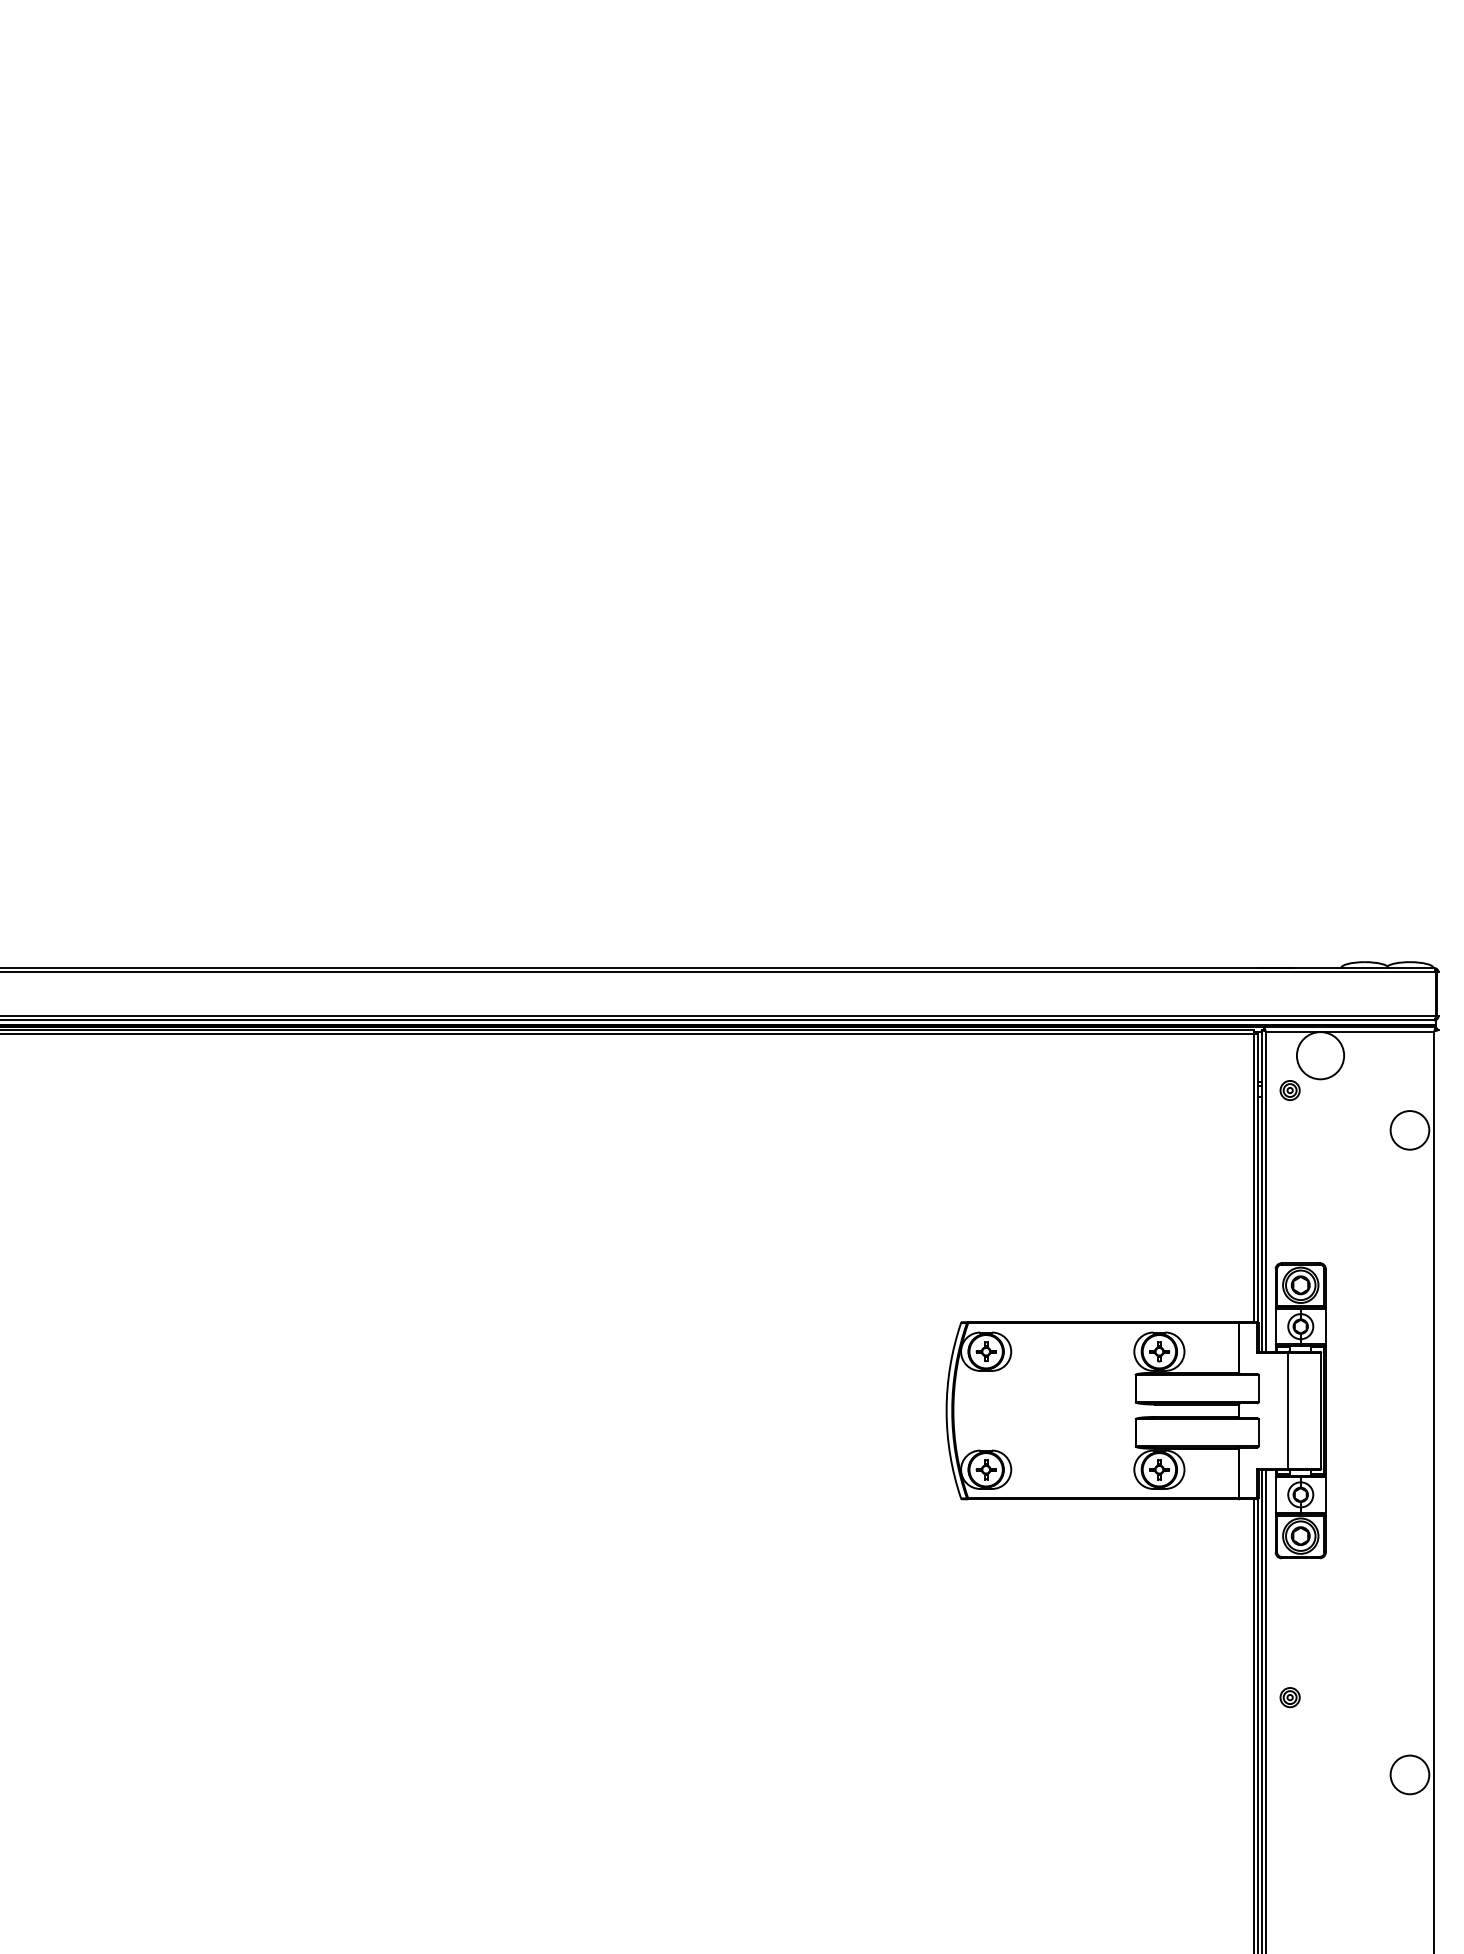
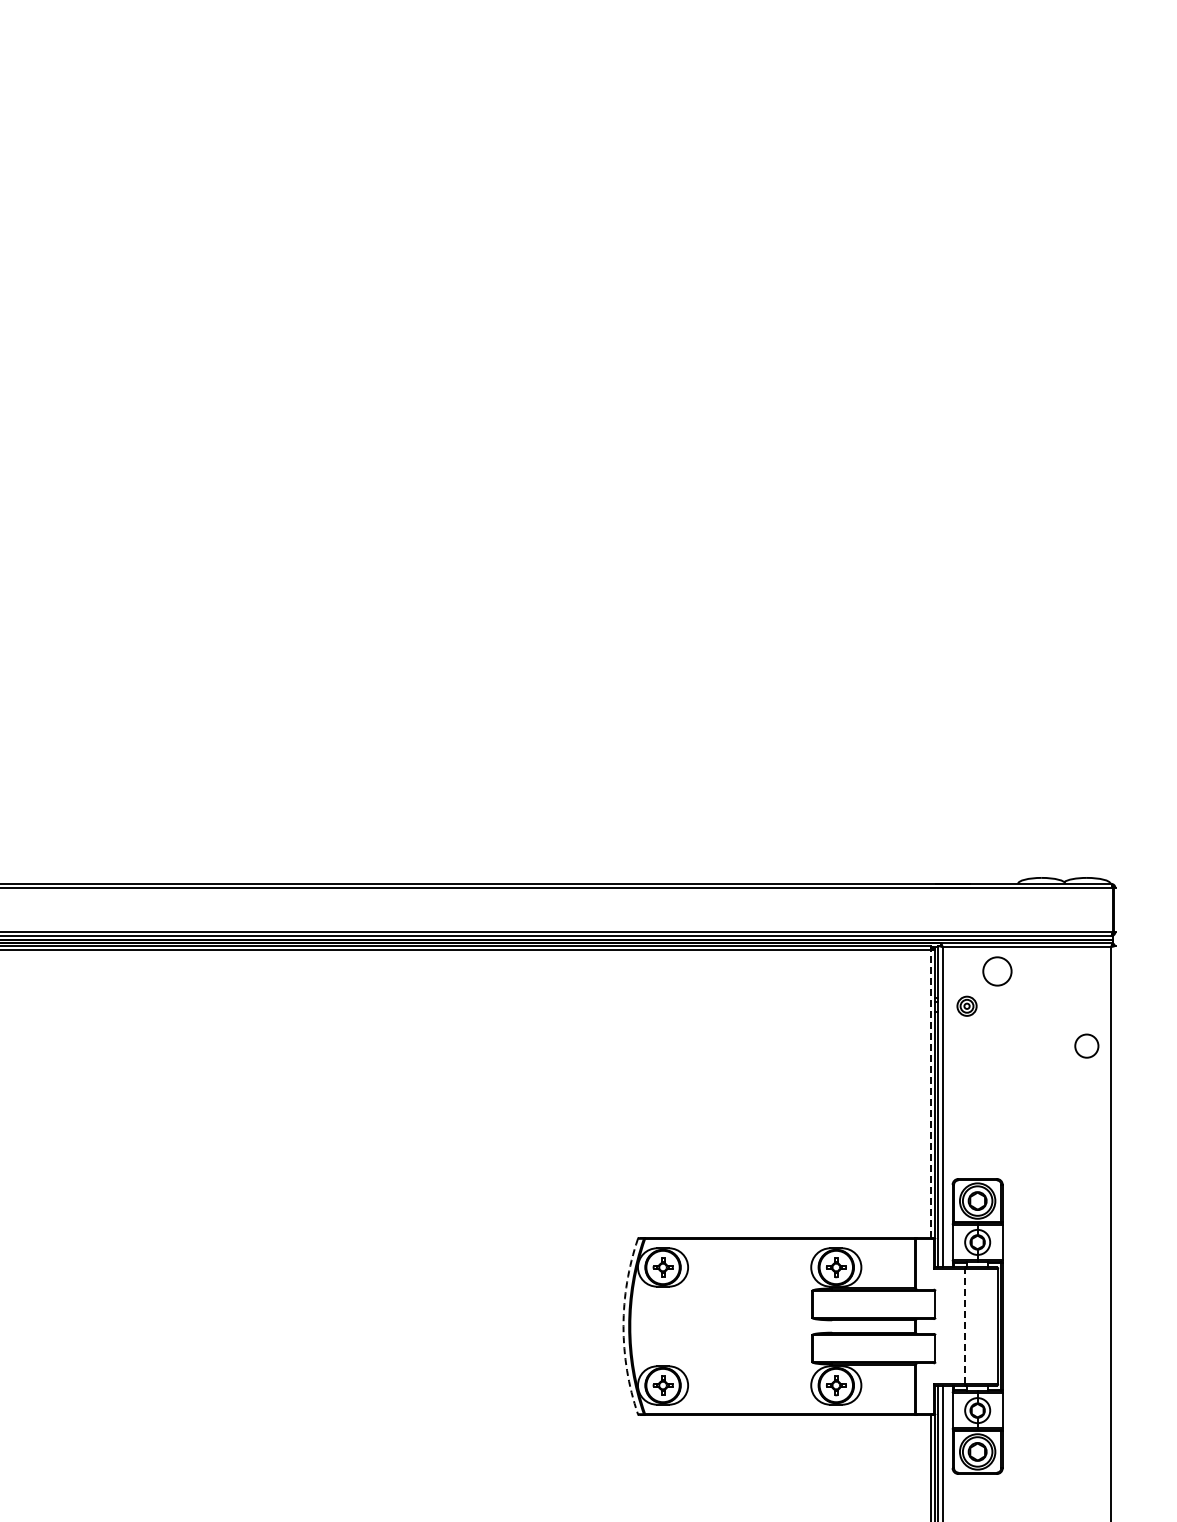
circle: (1320, 1055) -> (997, 971), size x0.6
circle: (1409, 1130) -> (1086, 1046), size x0.6
line: (1253, 1178) -> (930, 1094), solid -> dashed
arc: (946, 1410) -> (623, 1326), solid -> dashed
line: (1288, 1410) -> (965, 1326), solid -> dashed

